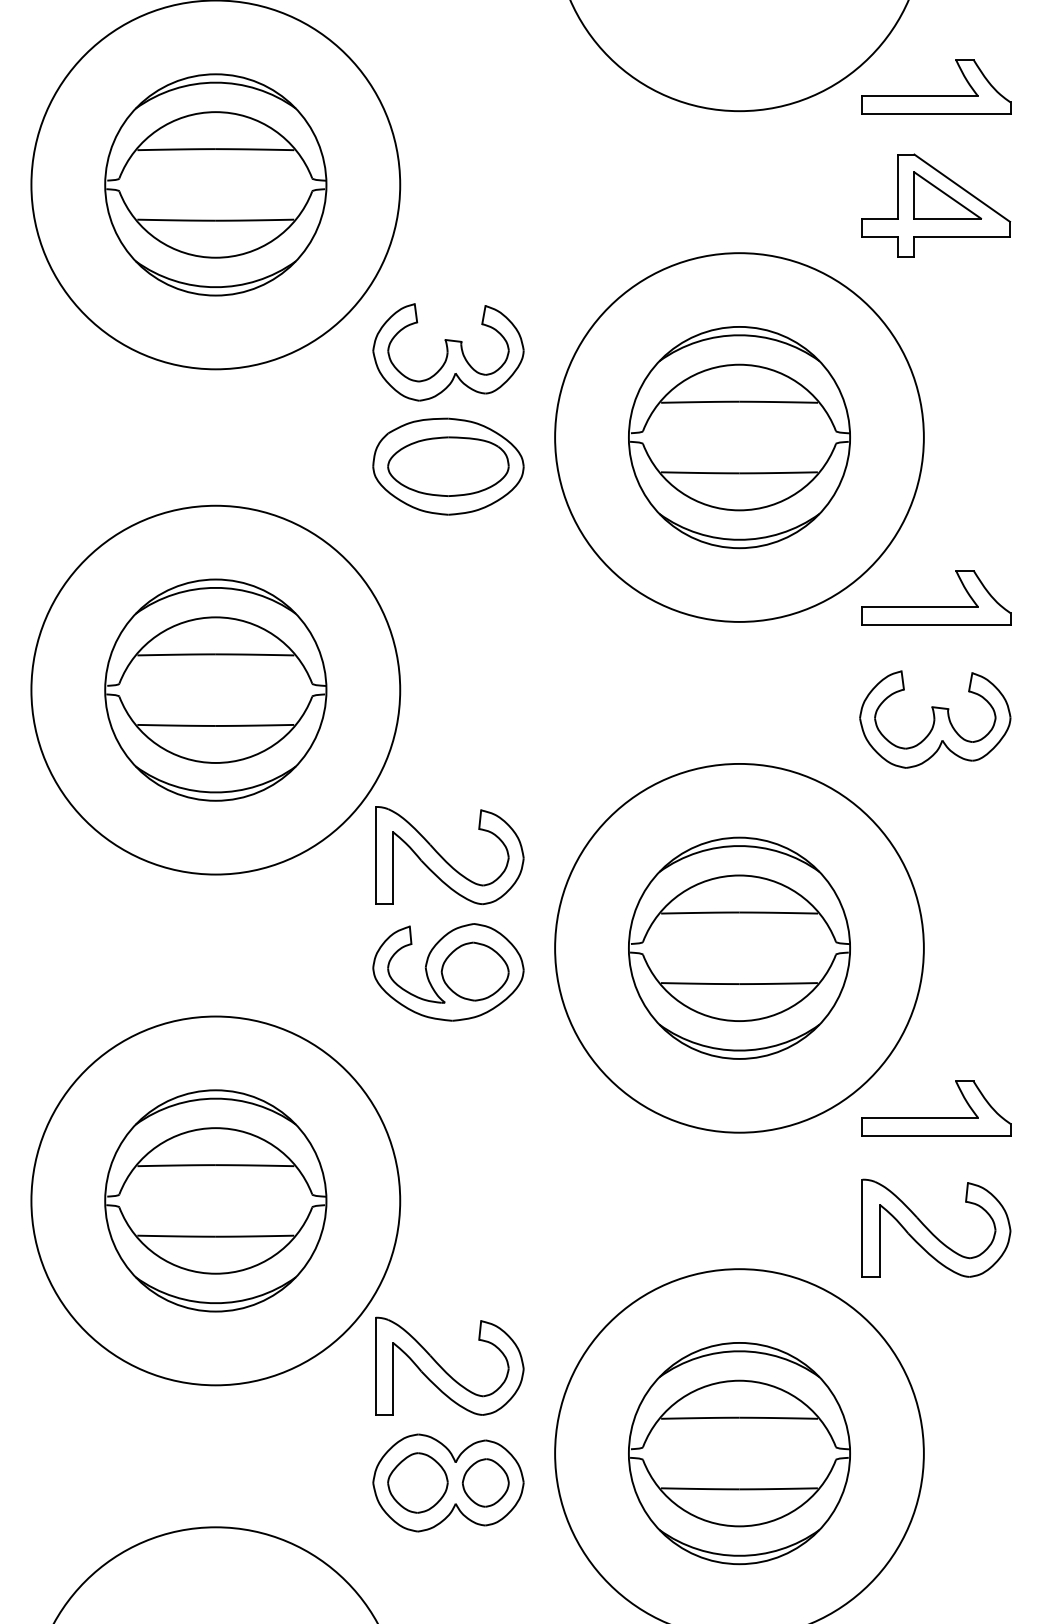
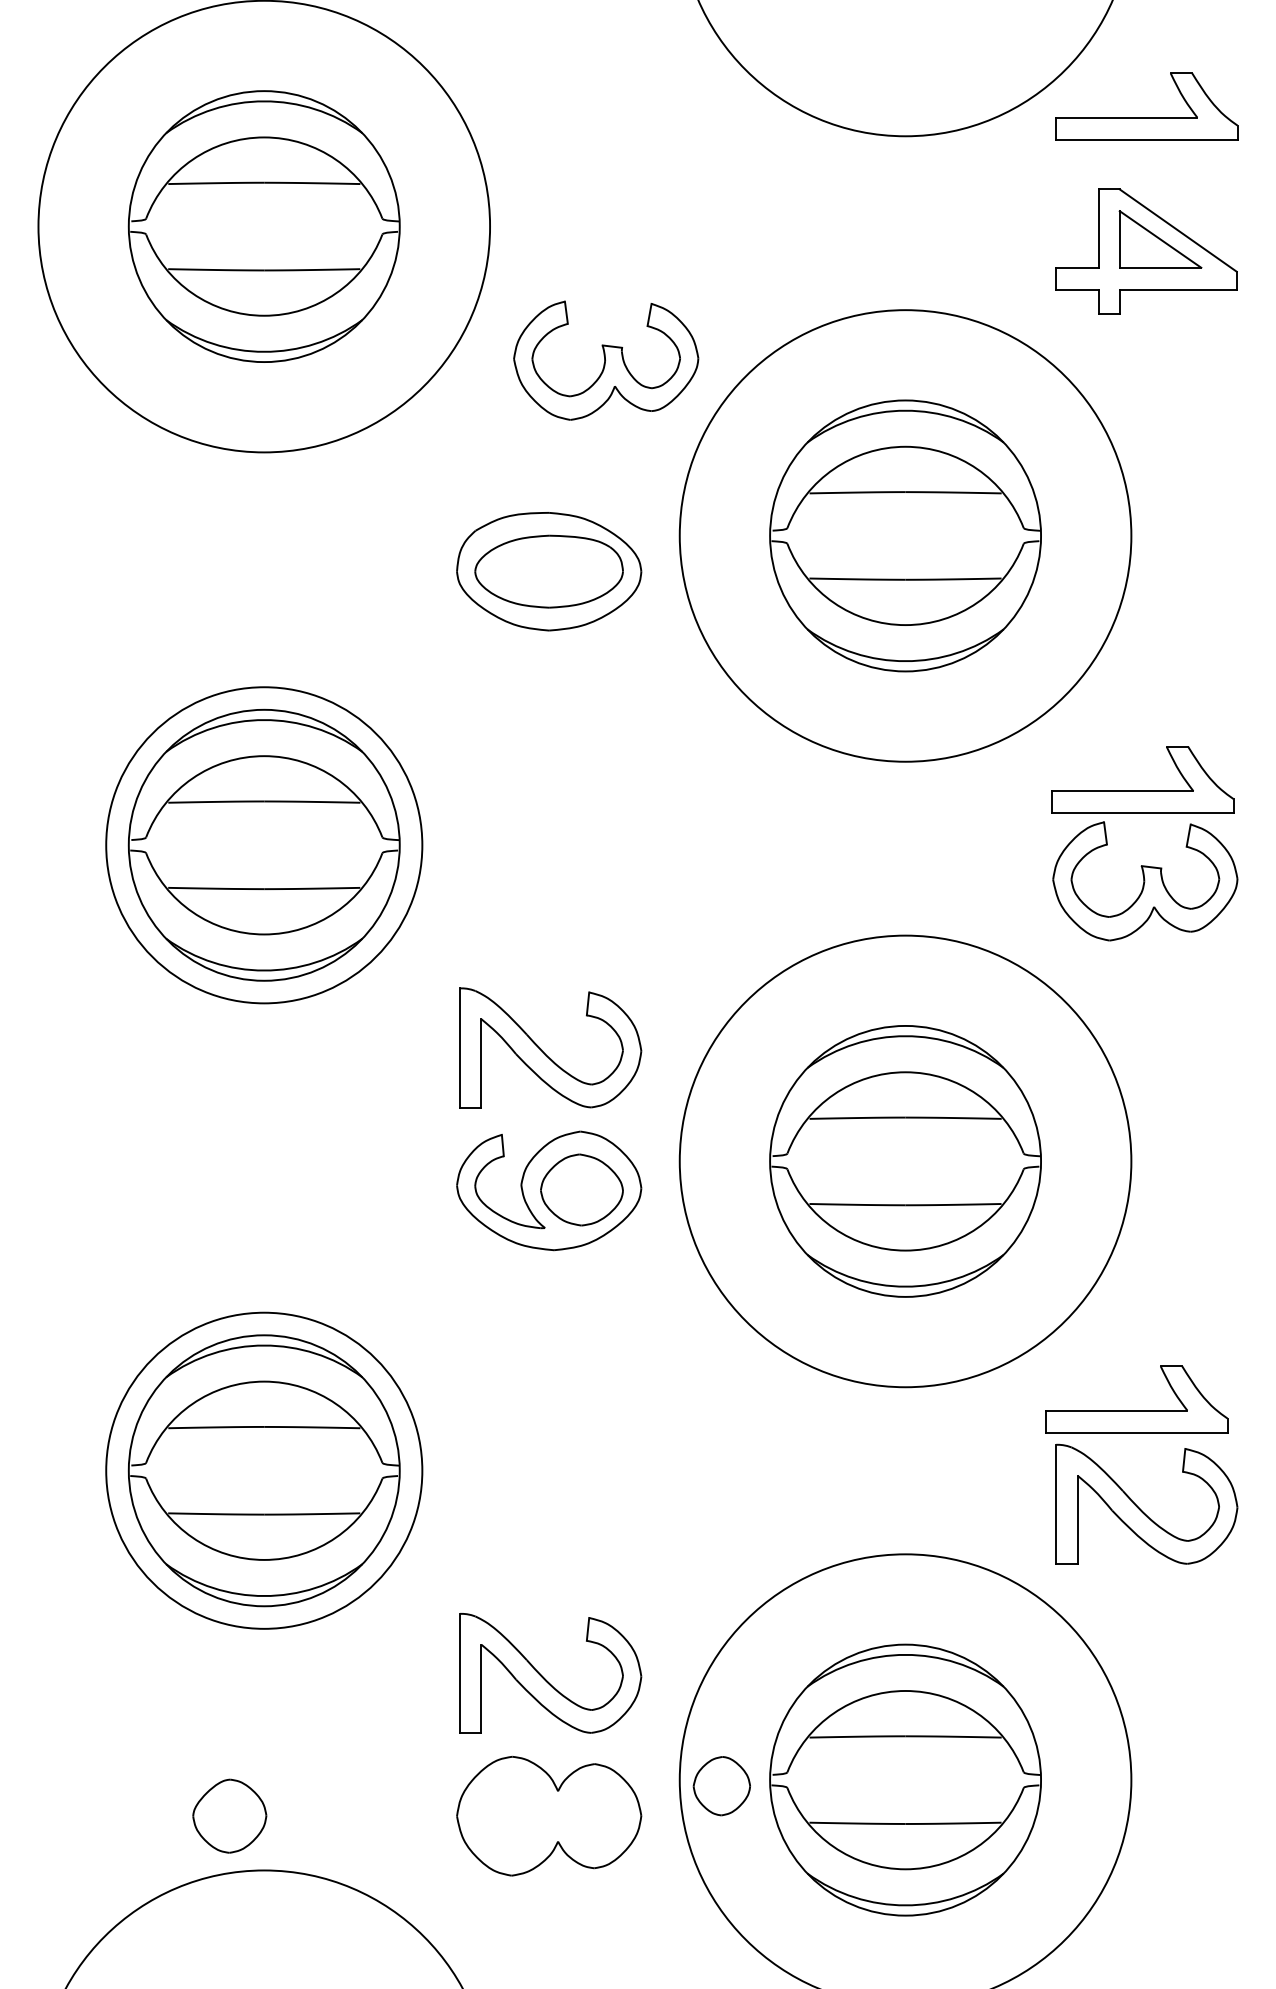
part: (448, 352) -> (606, 360), moved
part: (936, 606) -> (1142, 790), moved
circle: (215, 690) -> (264, 845), size x0.7
part: (936, 1117) -> (1136, 1410), moved
circle: (215, 1200) -> (264, 1470), size x0.7
part: (417, 1482) -> (229, 1815), moved
part: (485, 1483) -> (721, 1786), moved

